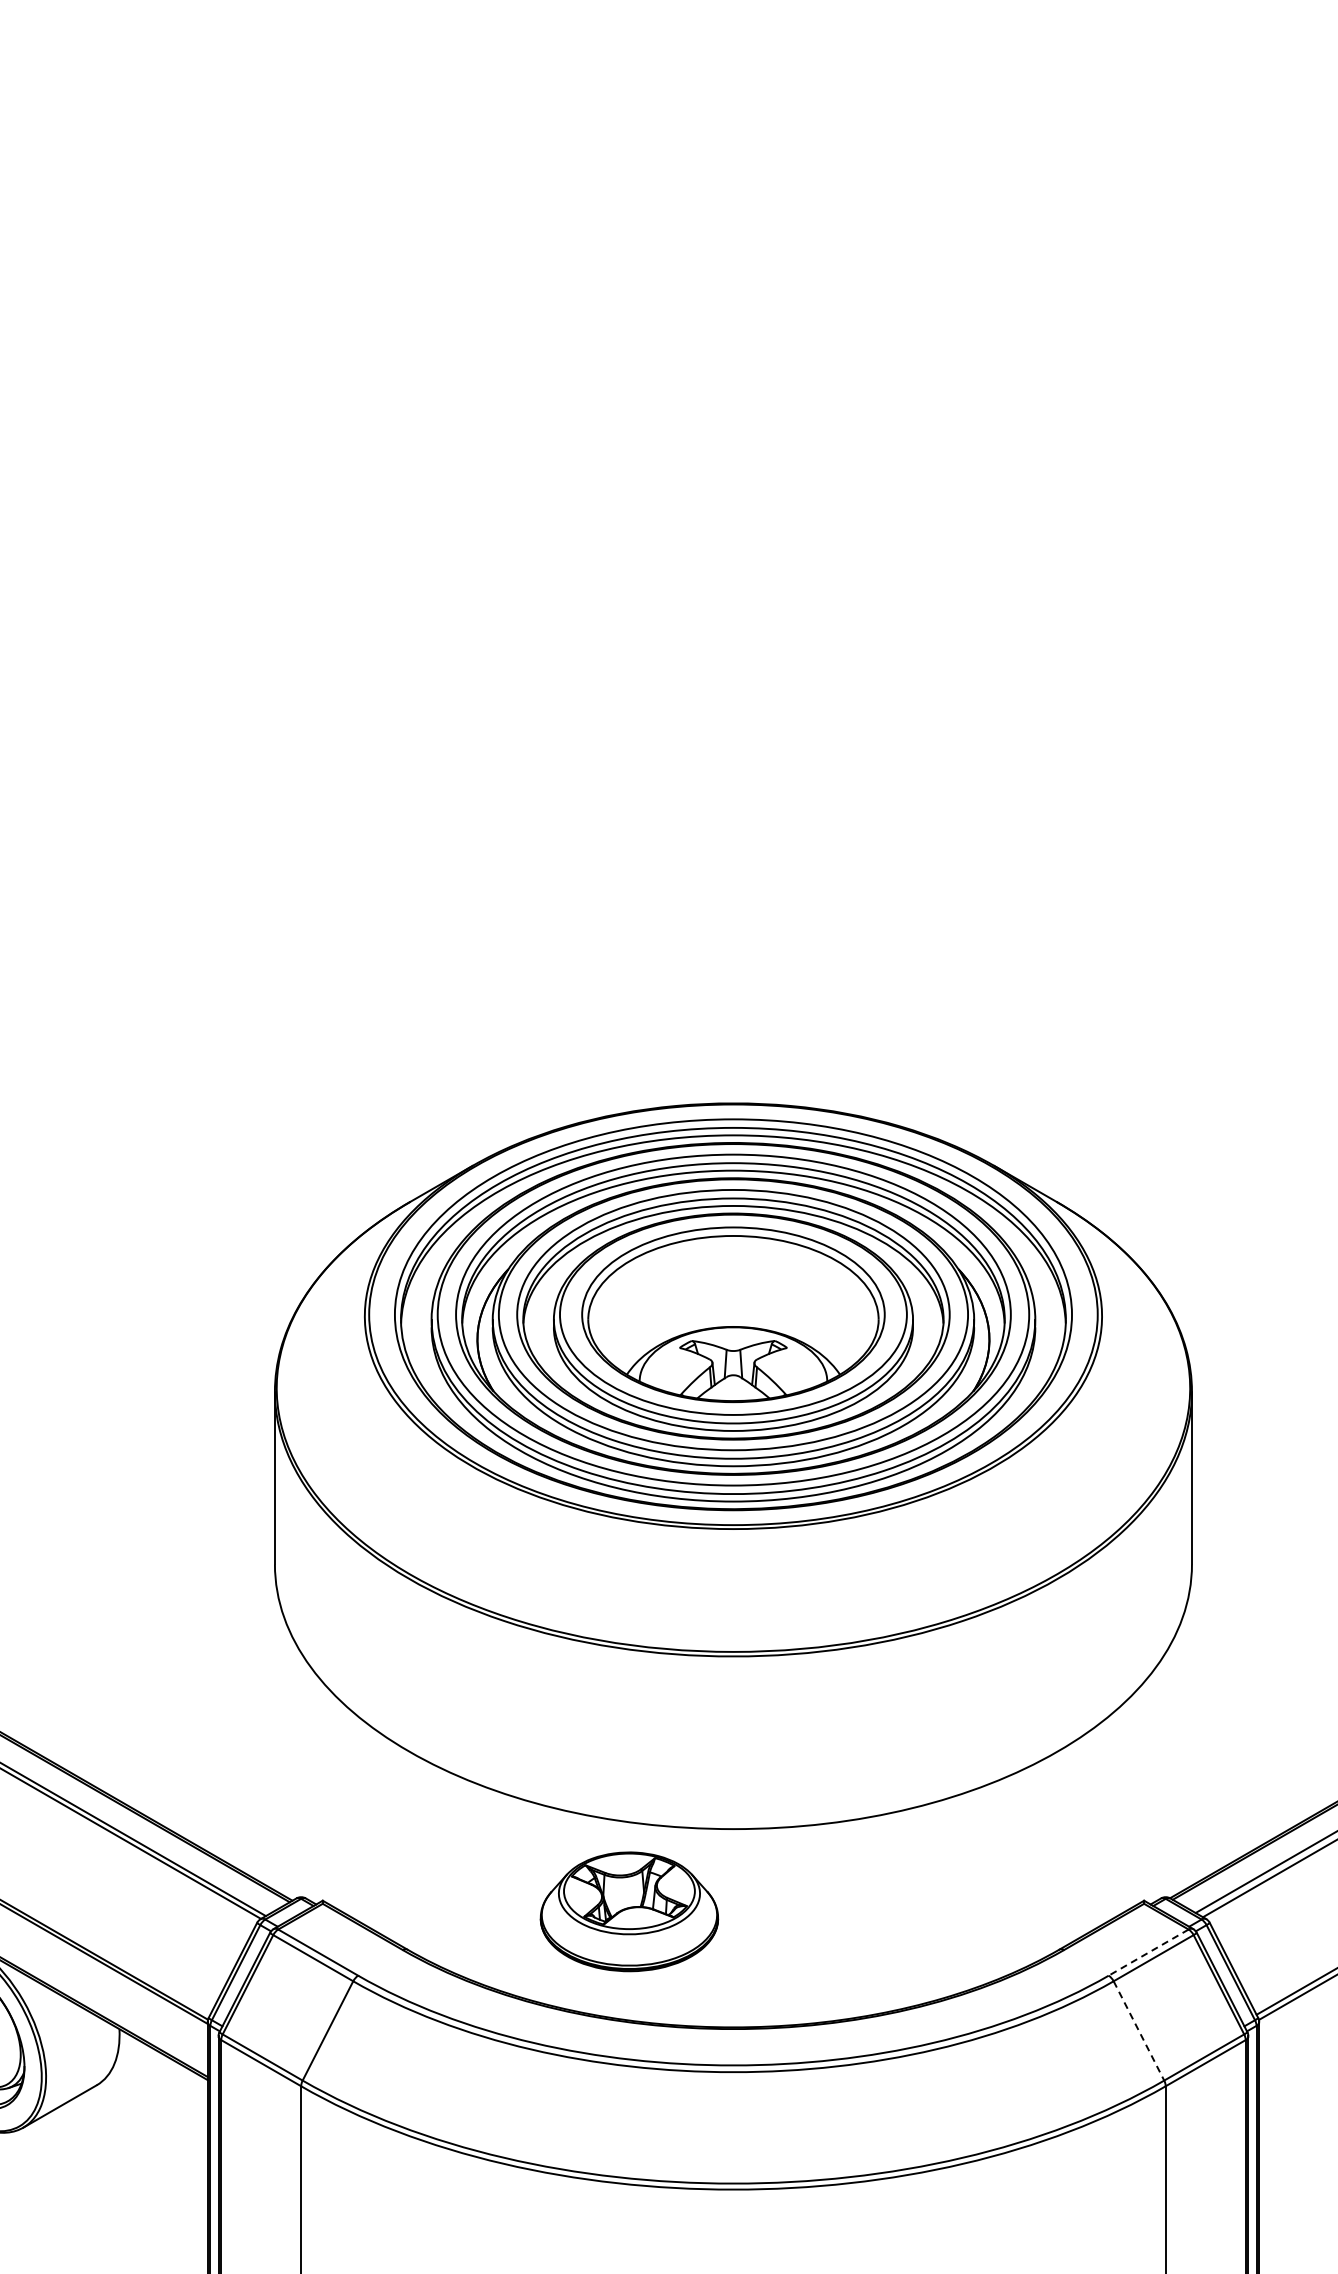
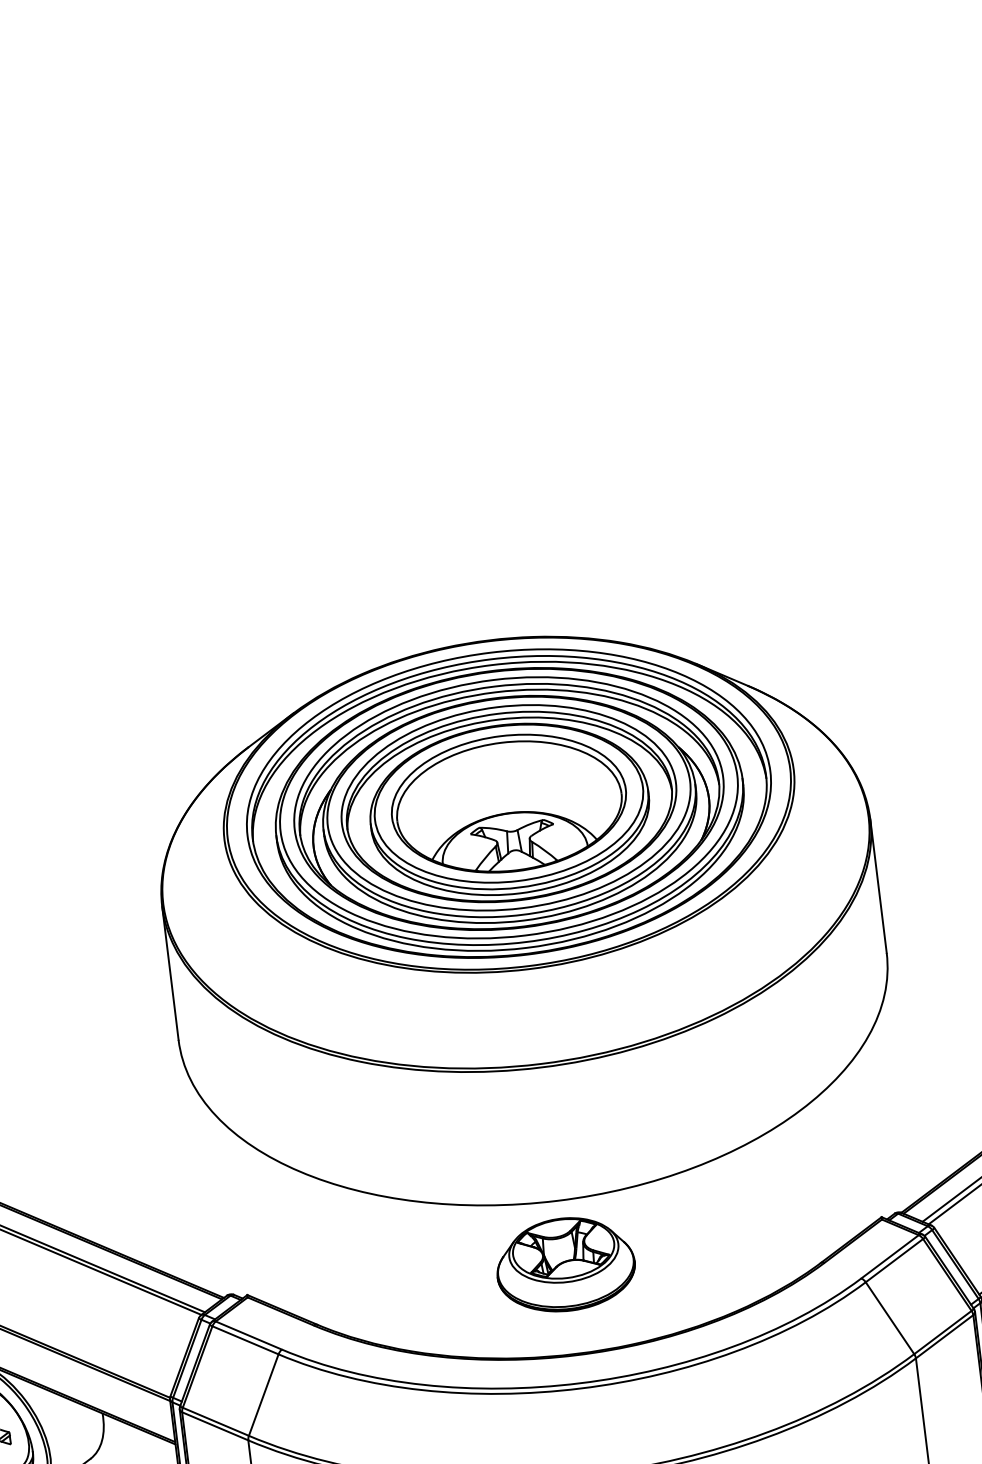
part: (629, 1911) -> (565, 1264), moved
line: (1148, 1952) -> (889, 1256), dashed -> solid
line: (1138, 2030) -> (889, 1317), dashed -> solid

